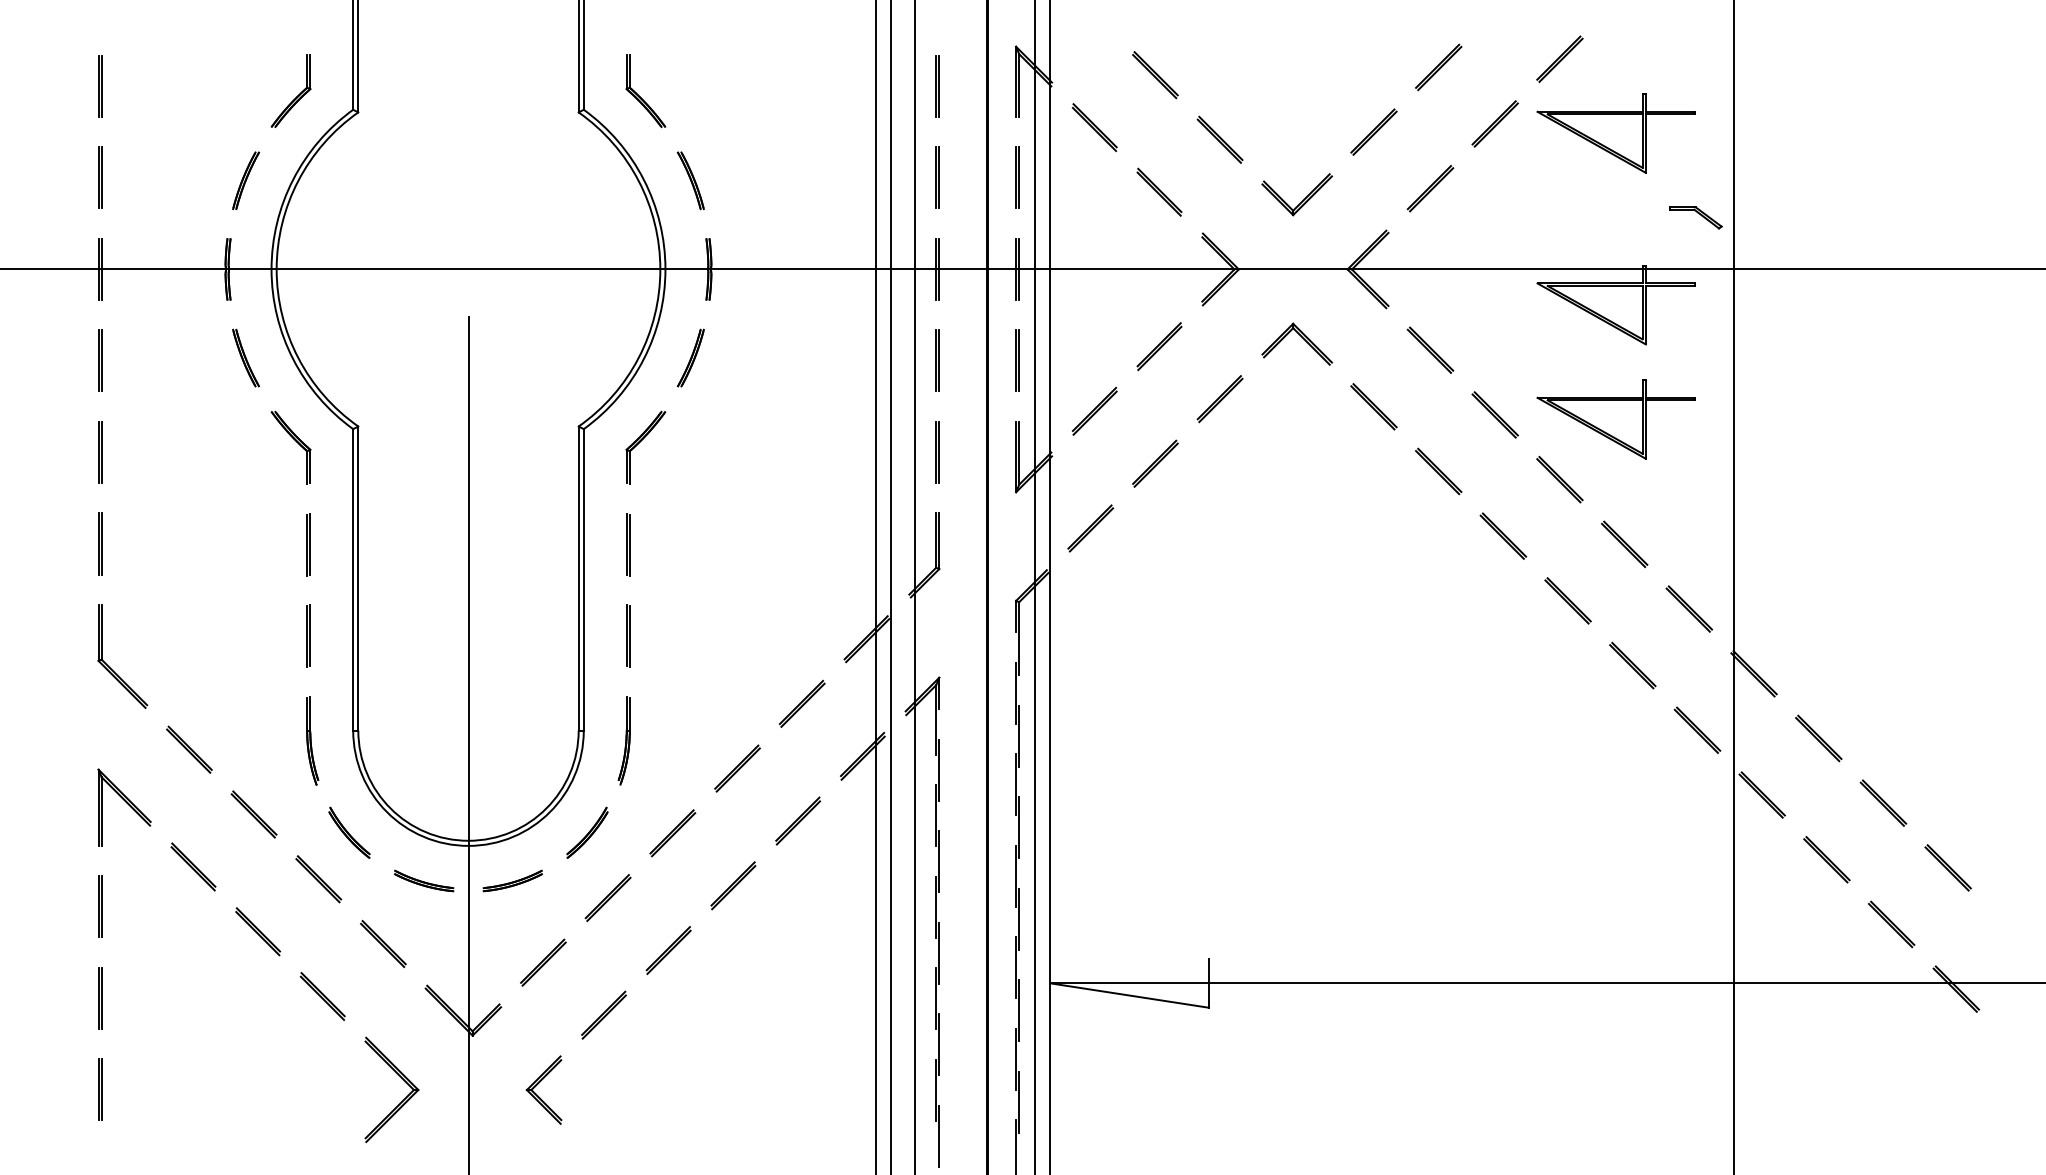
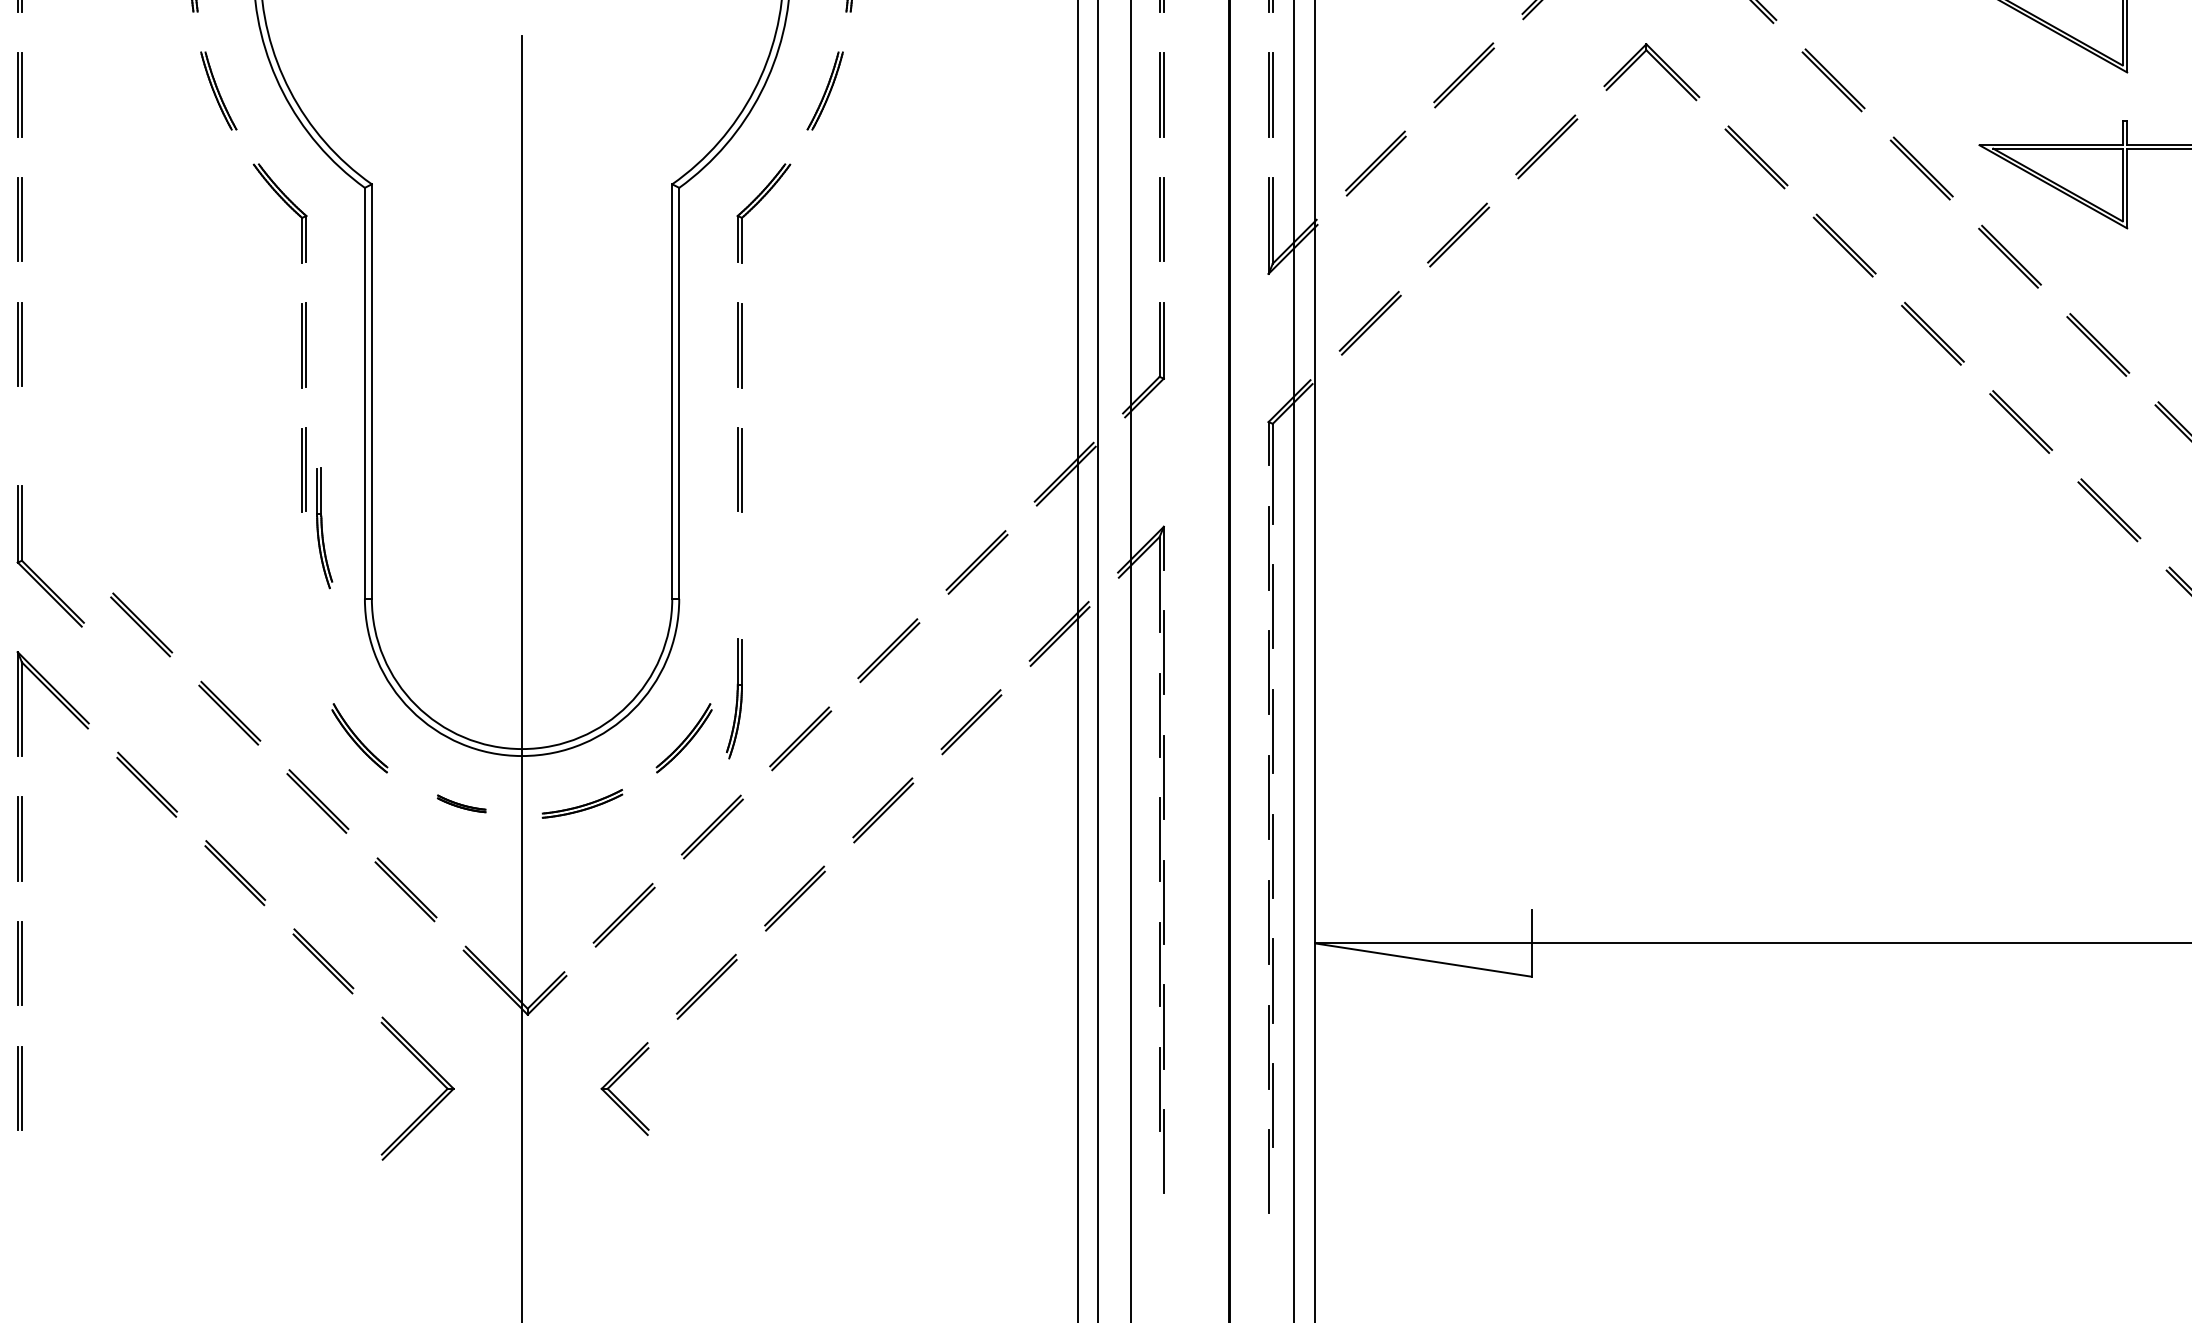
part: (110, 667) -> (34, 571), moved
part: (312, 740) -> (324, 527), moved
part: (623, 740) -> (733, 698), moved
part: (424, 880) -> (462, 803), size x0.6

